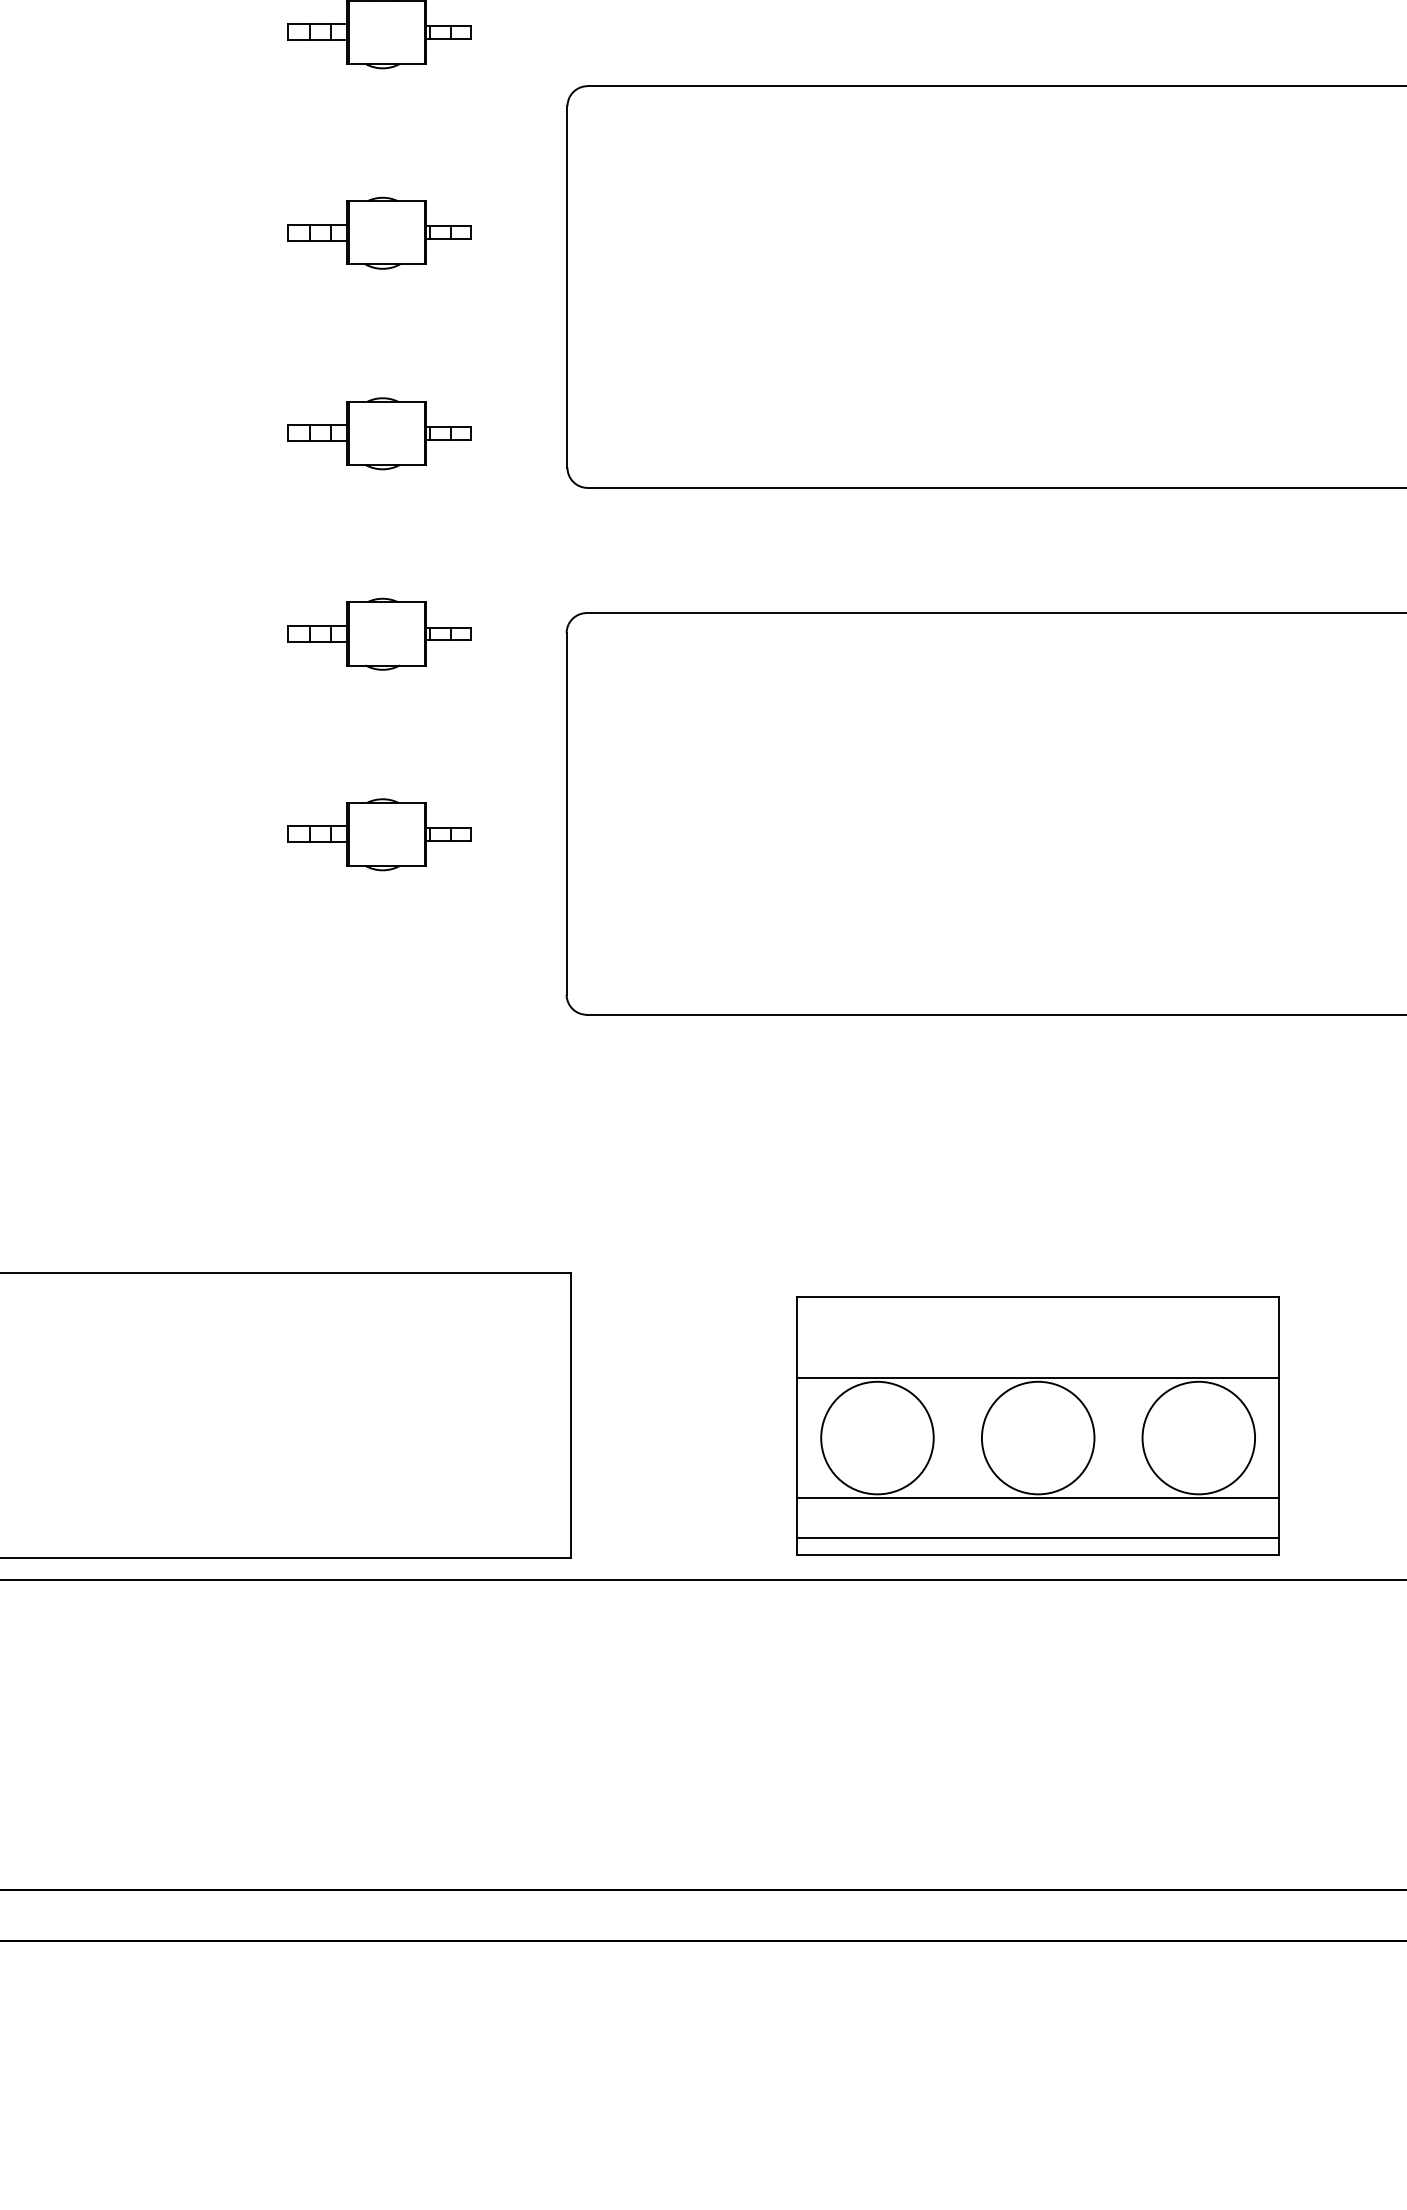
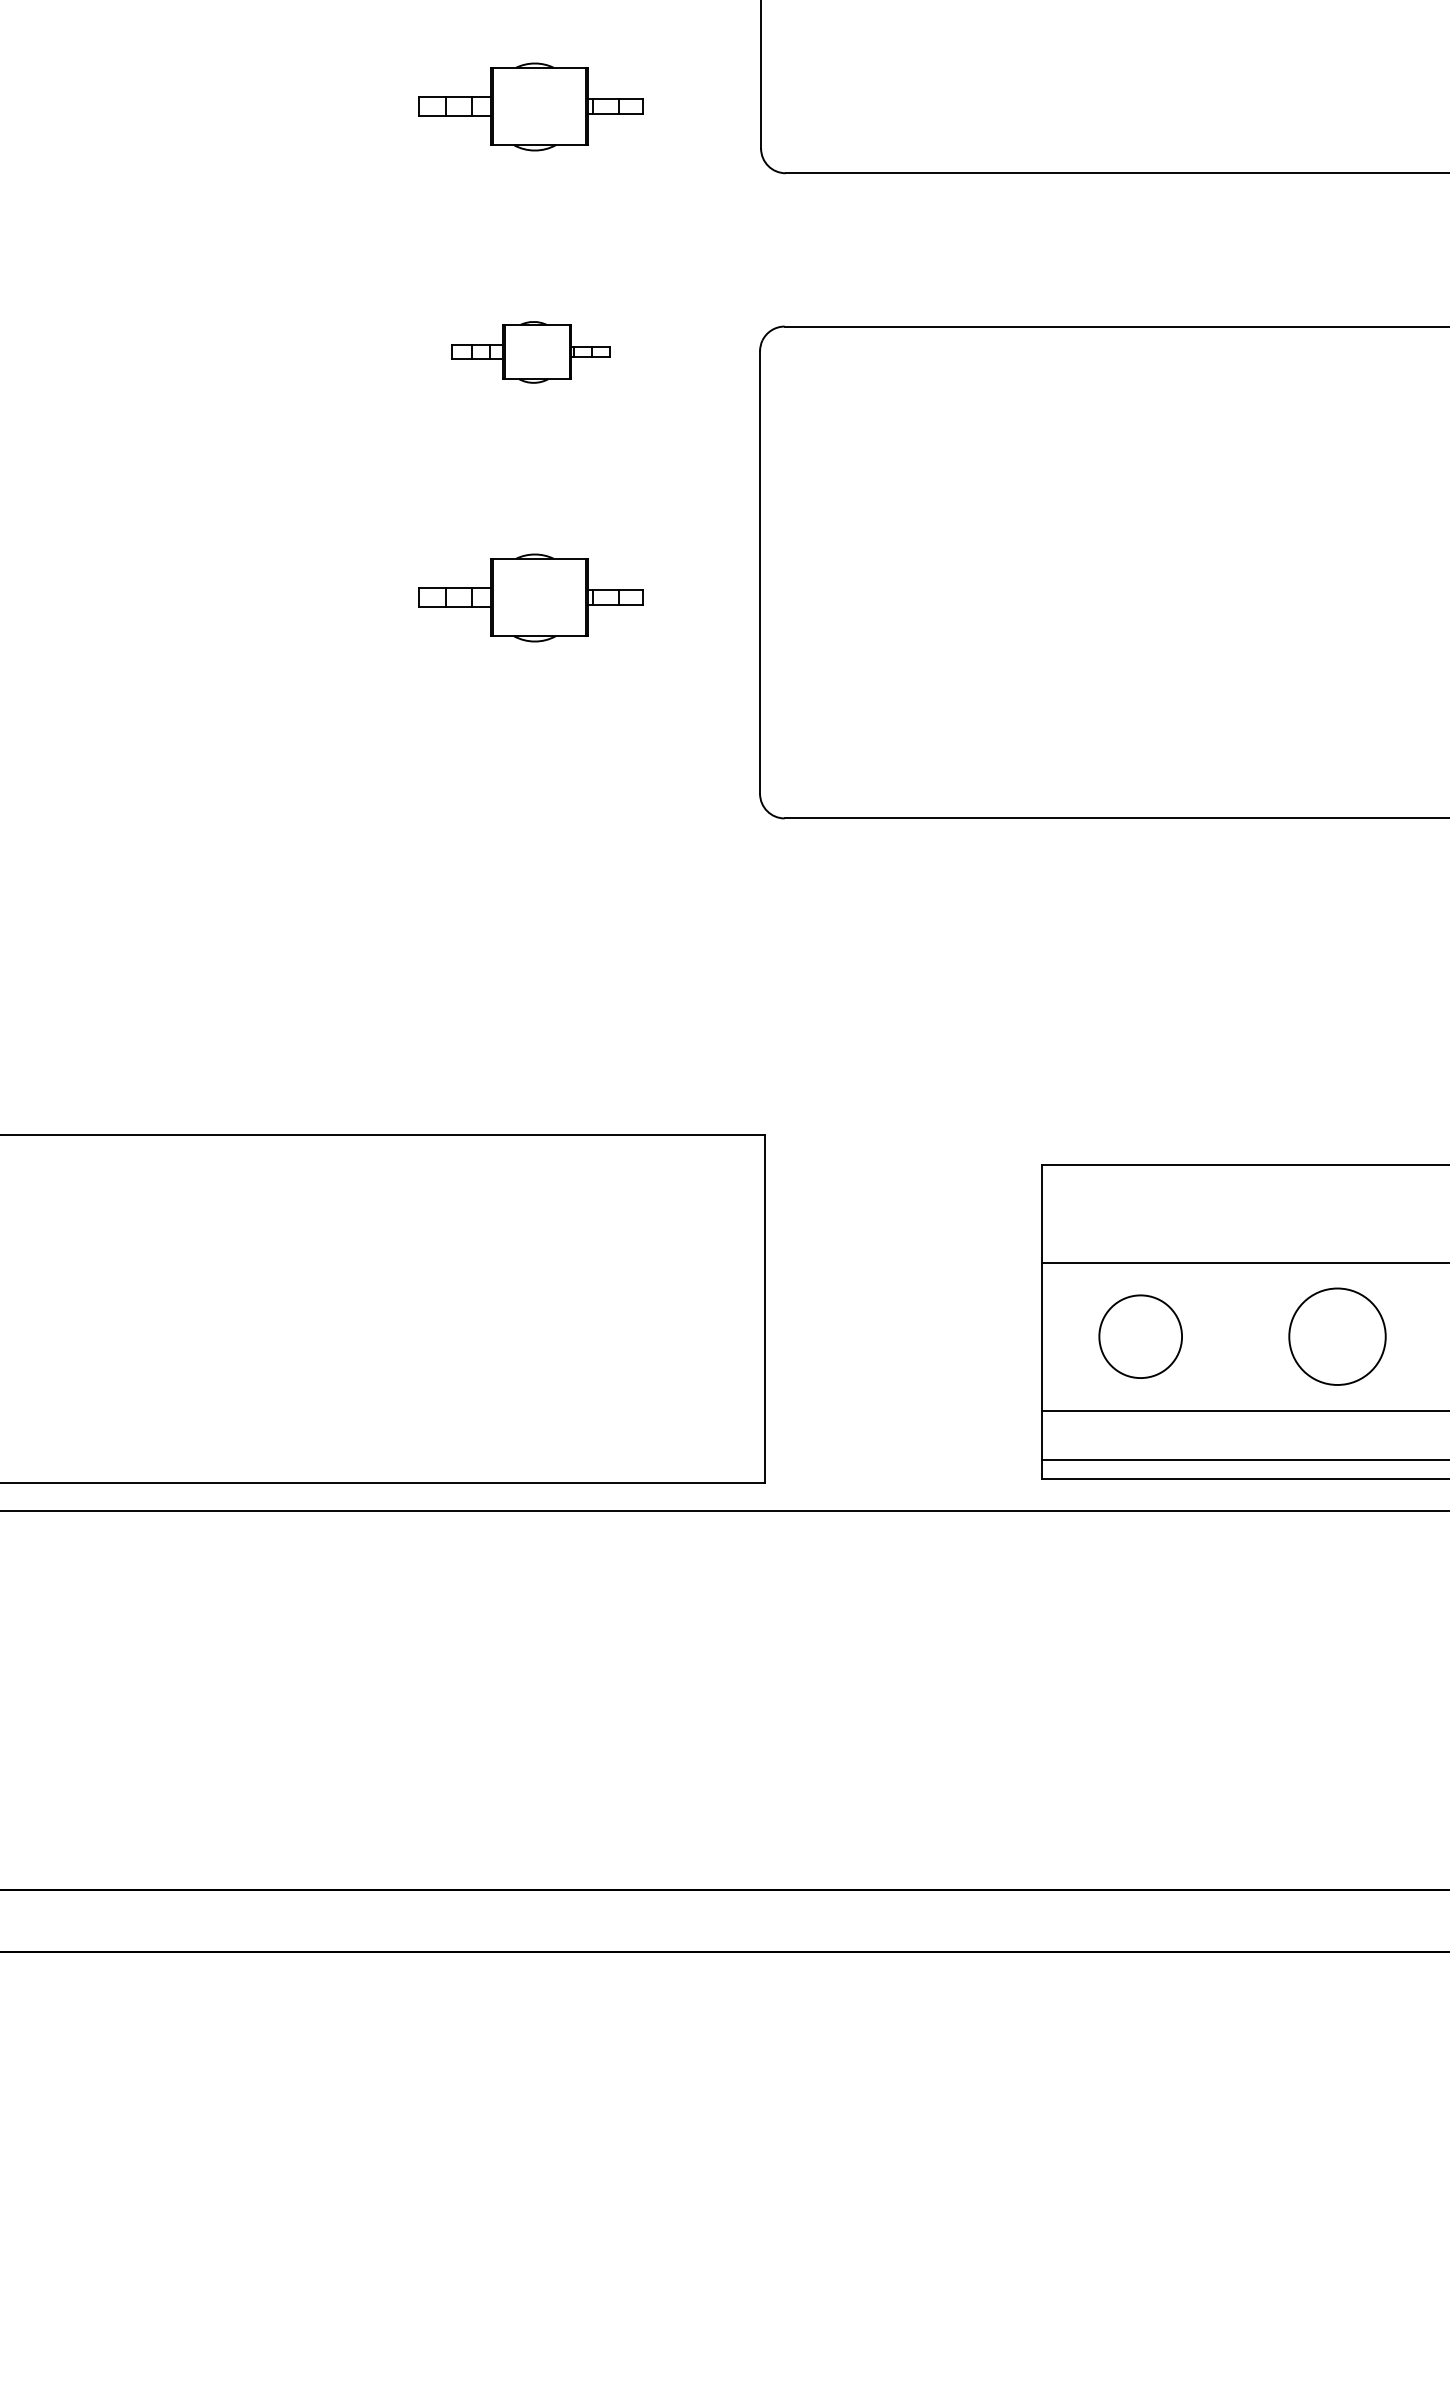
part: (379, 633) -> (530, 351), size x0.7
circle: (877, 1437) -> (1140, 1336), size x0.6
circle: (1037, 1437) -> (1336, 1336), size x0.7

